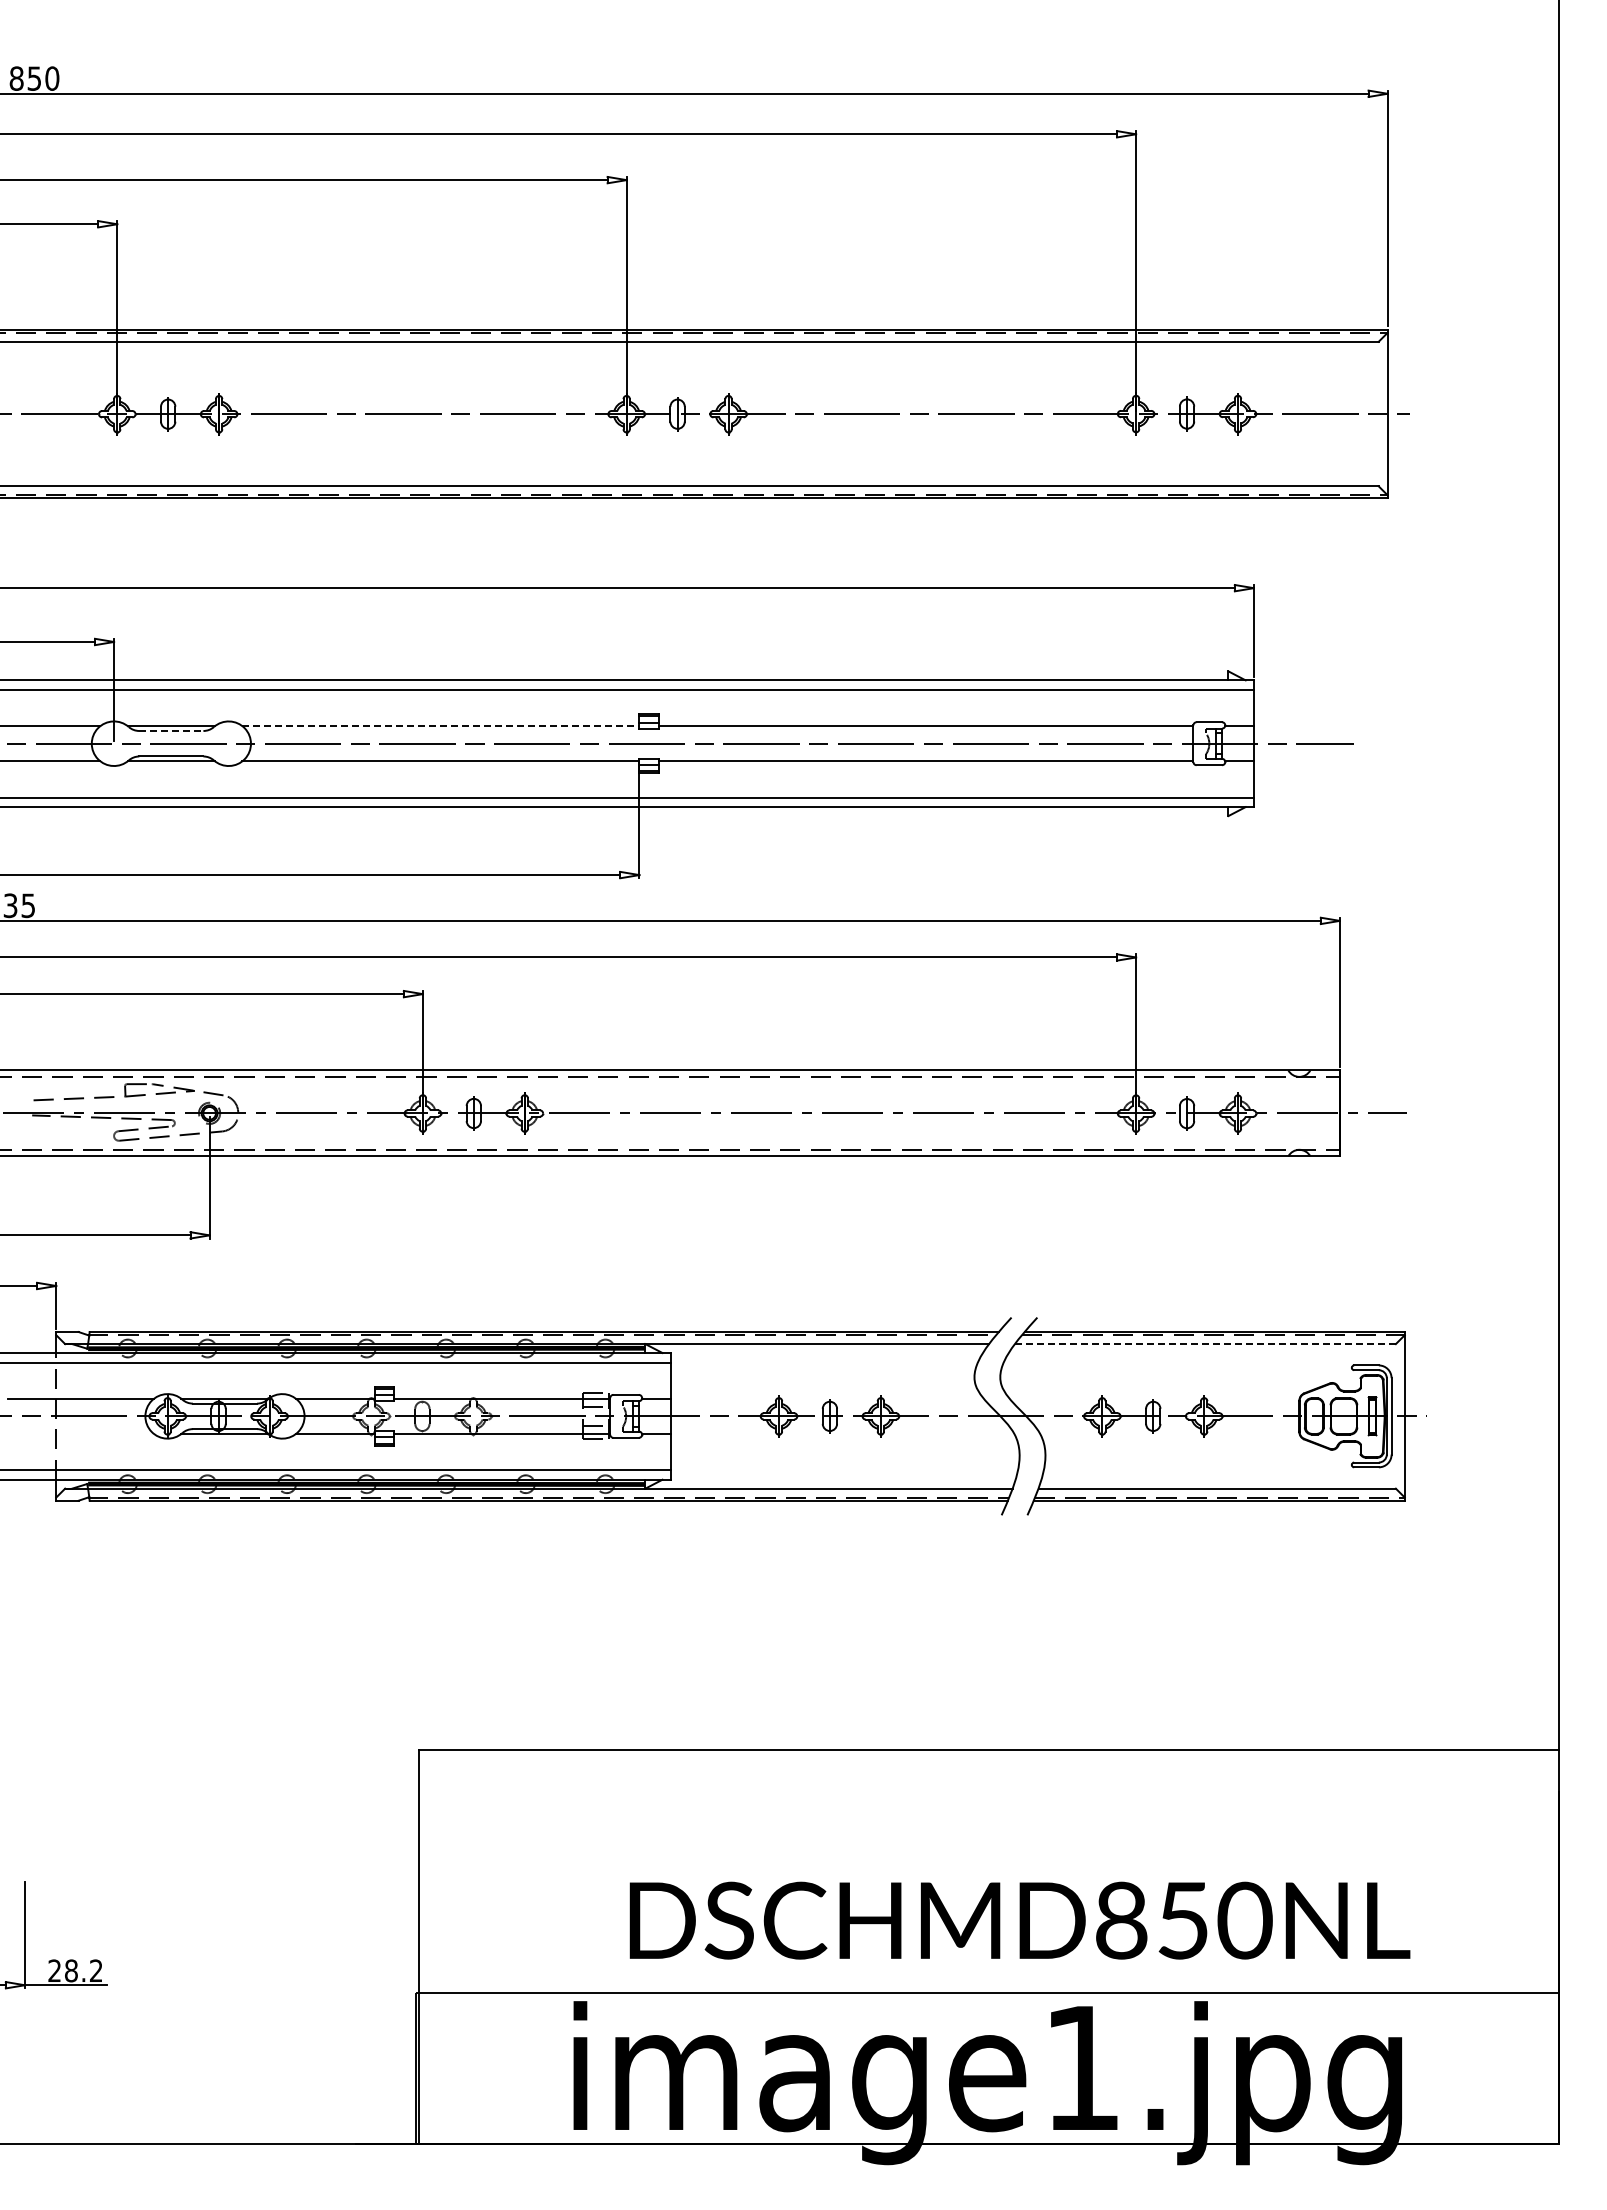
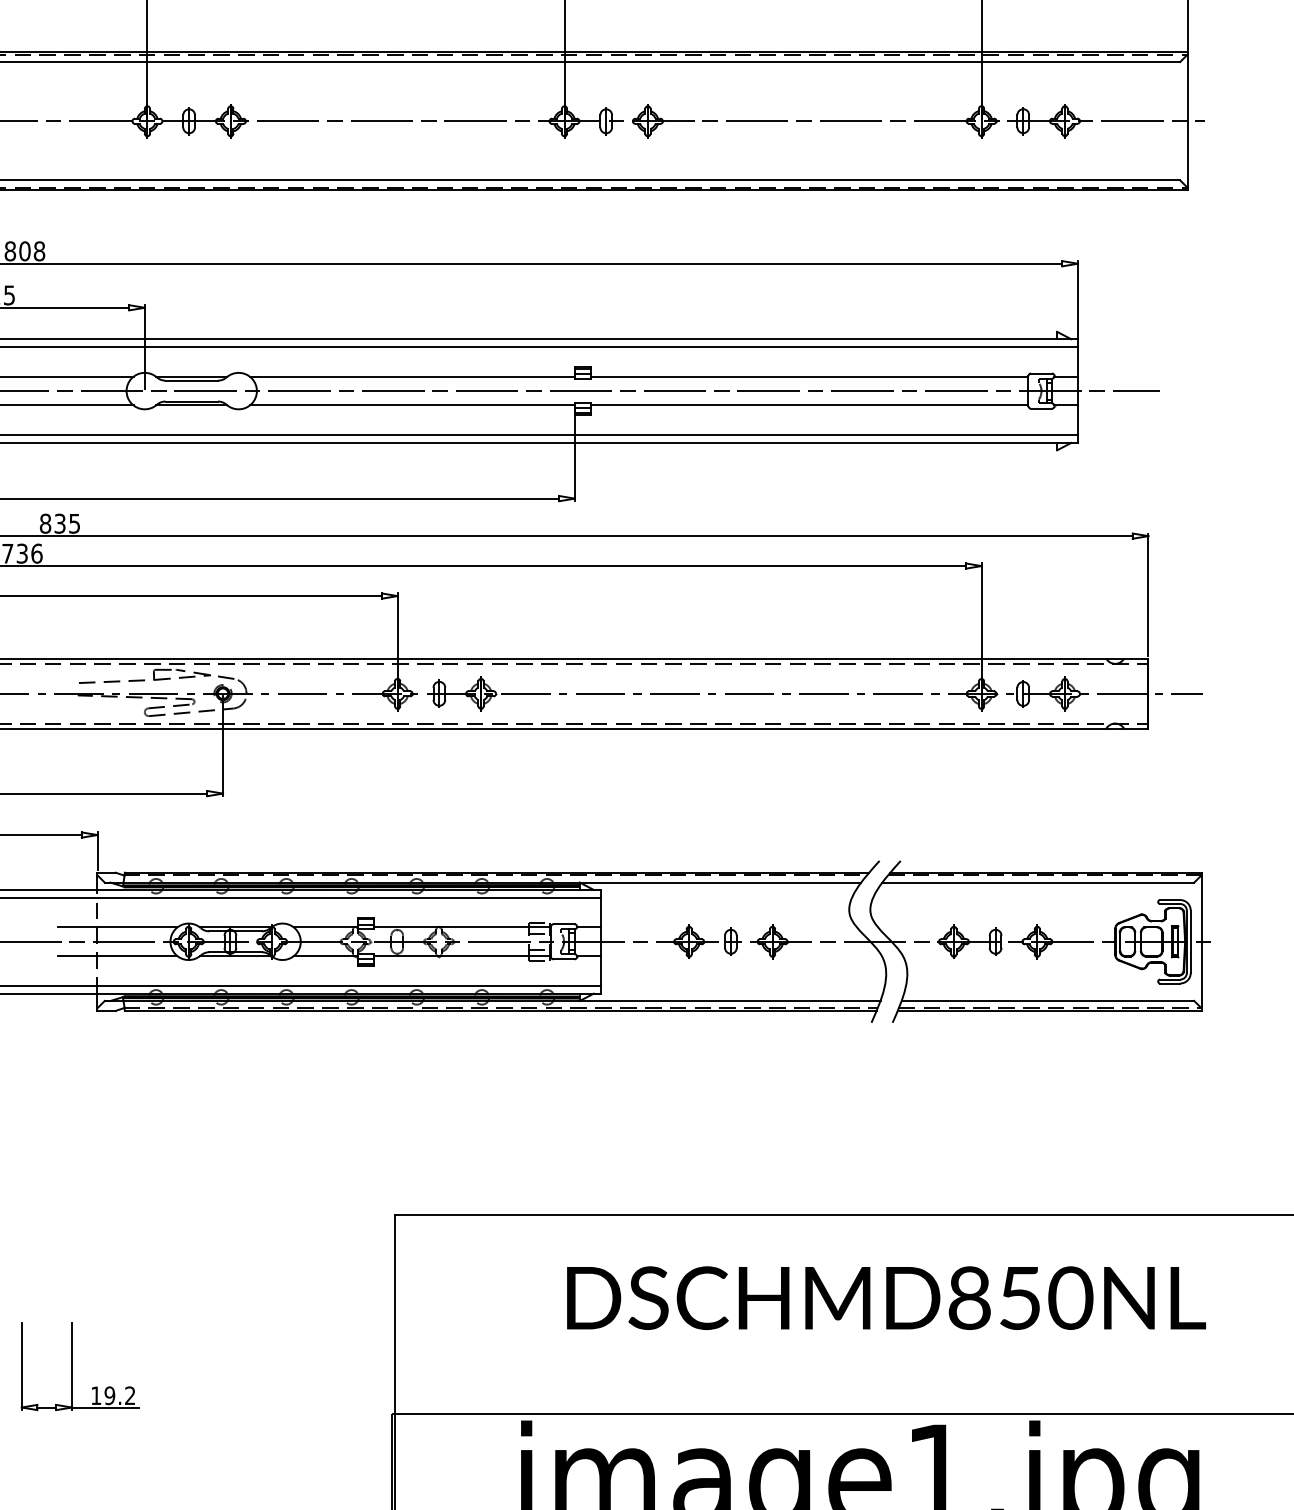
line: (441, 726) -> (412, 376), dashed -> solid
line: (171, 731) -> (191, 381), dashed -> solid
line: (1205, 1344) -> (1038, 882), dashed -> solid
line: (80, 1433) -> (117, 955), added
text: (1019, 1920) -> (886, 1298), moved
text: (62, 1970) -> (102, 1395), 28.2 -> 19.2

